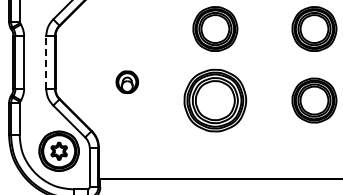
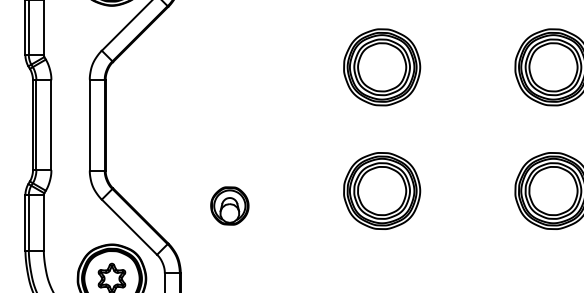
line: (46, 62) -> (90, 125), dashed -> solid
part: (127, 81) -> (230, 204), moved
part: (215, 100) -> (382, 190), size x0.71

